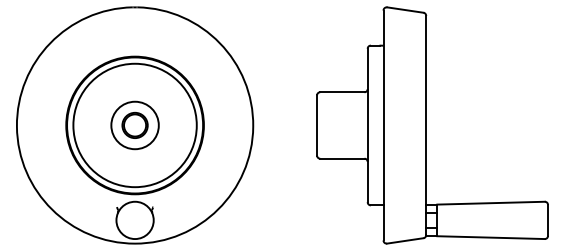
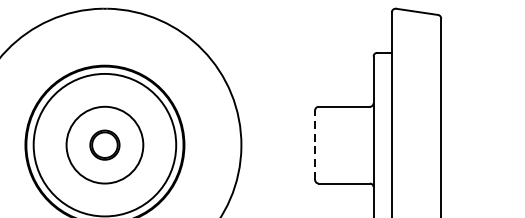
line: (317, 124) -> (315, 144), solid -> dashed
circle: (134, 125) -> (104, 145), size x1.4

